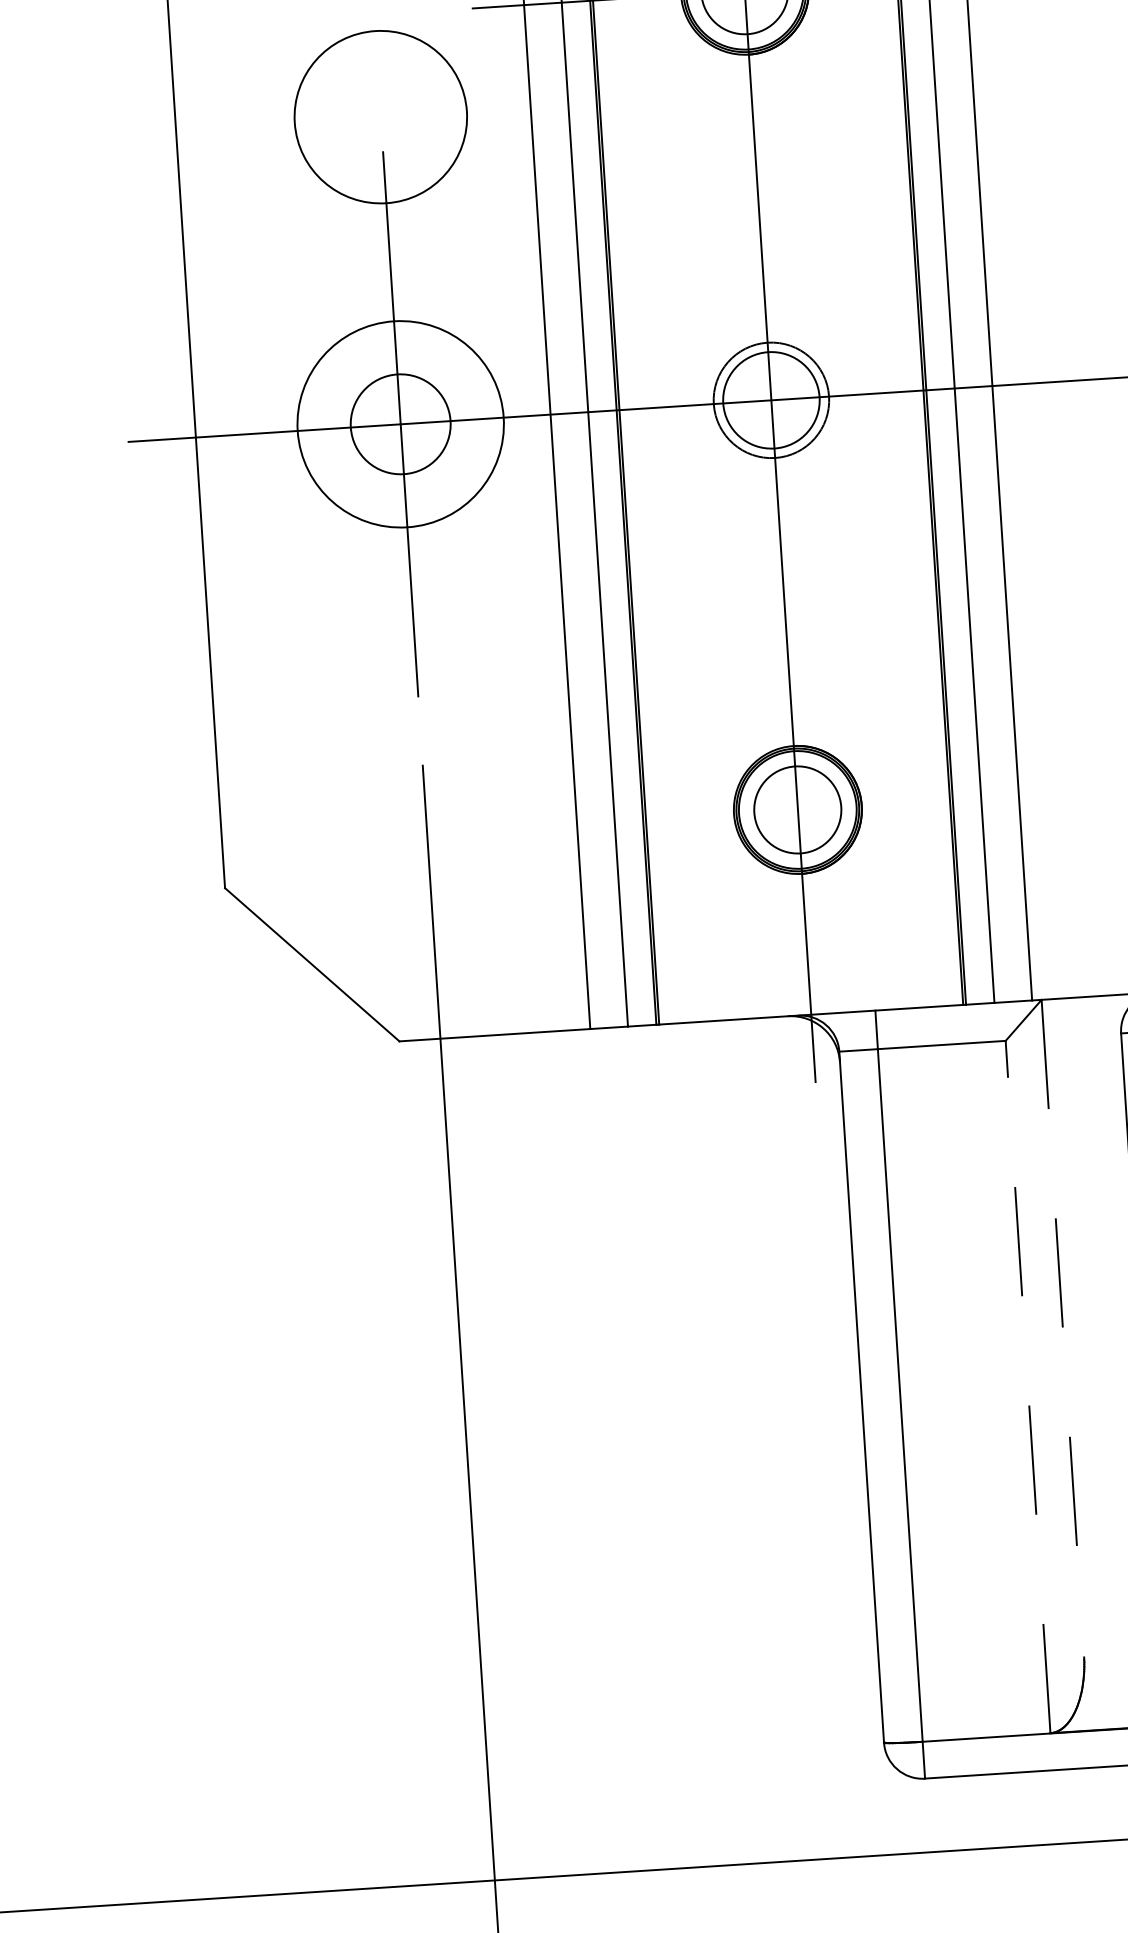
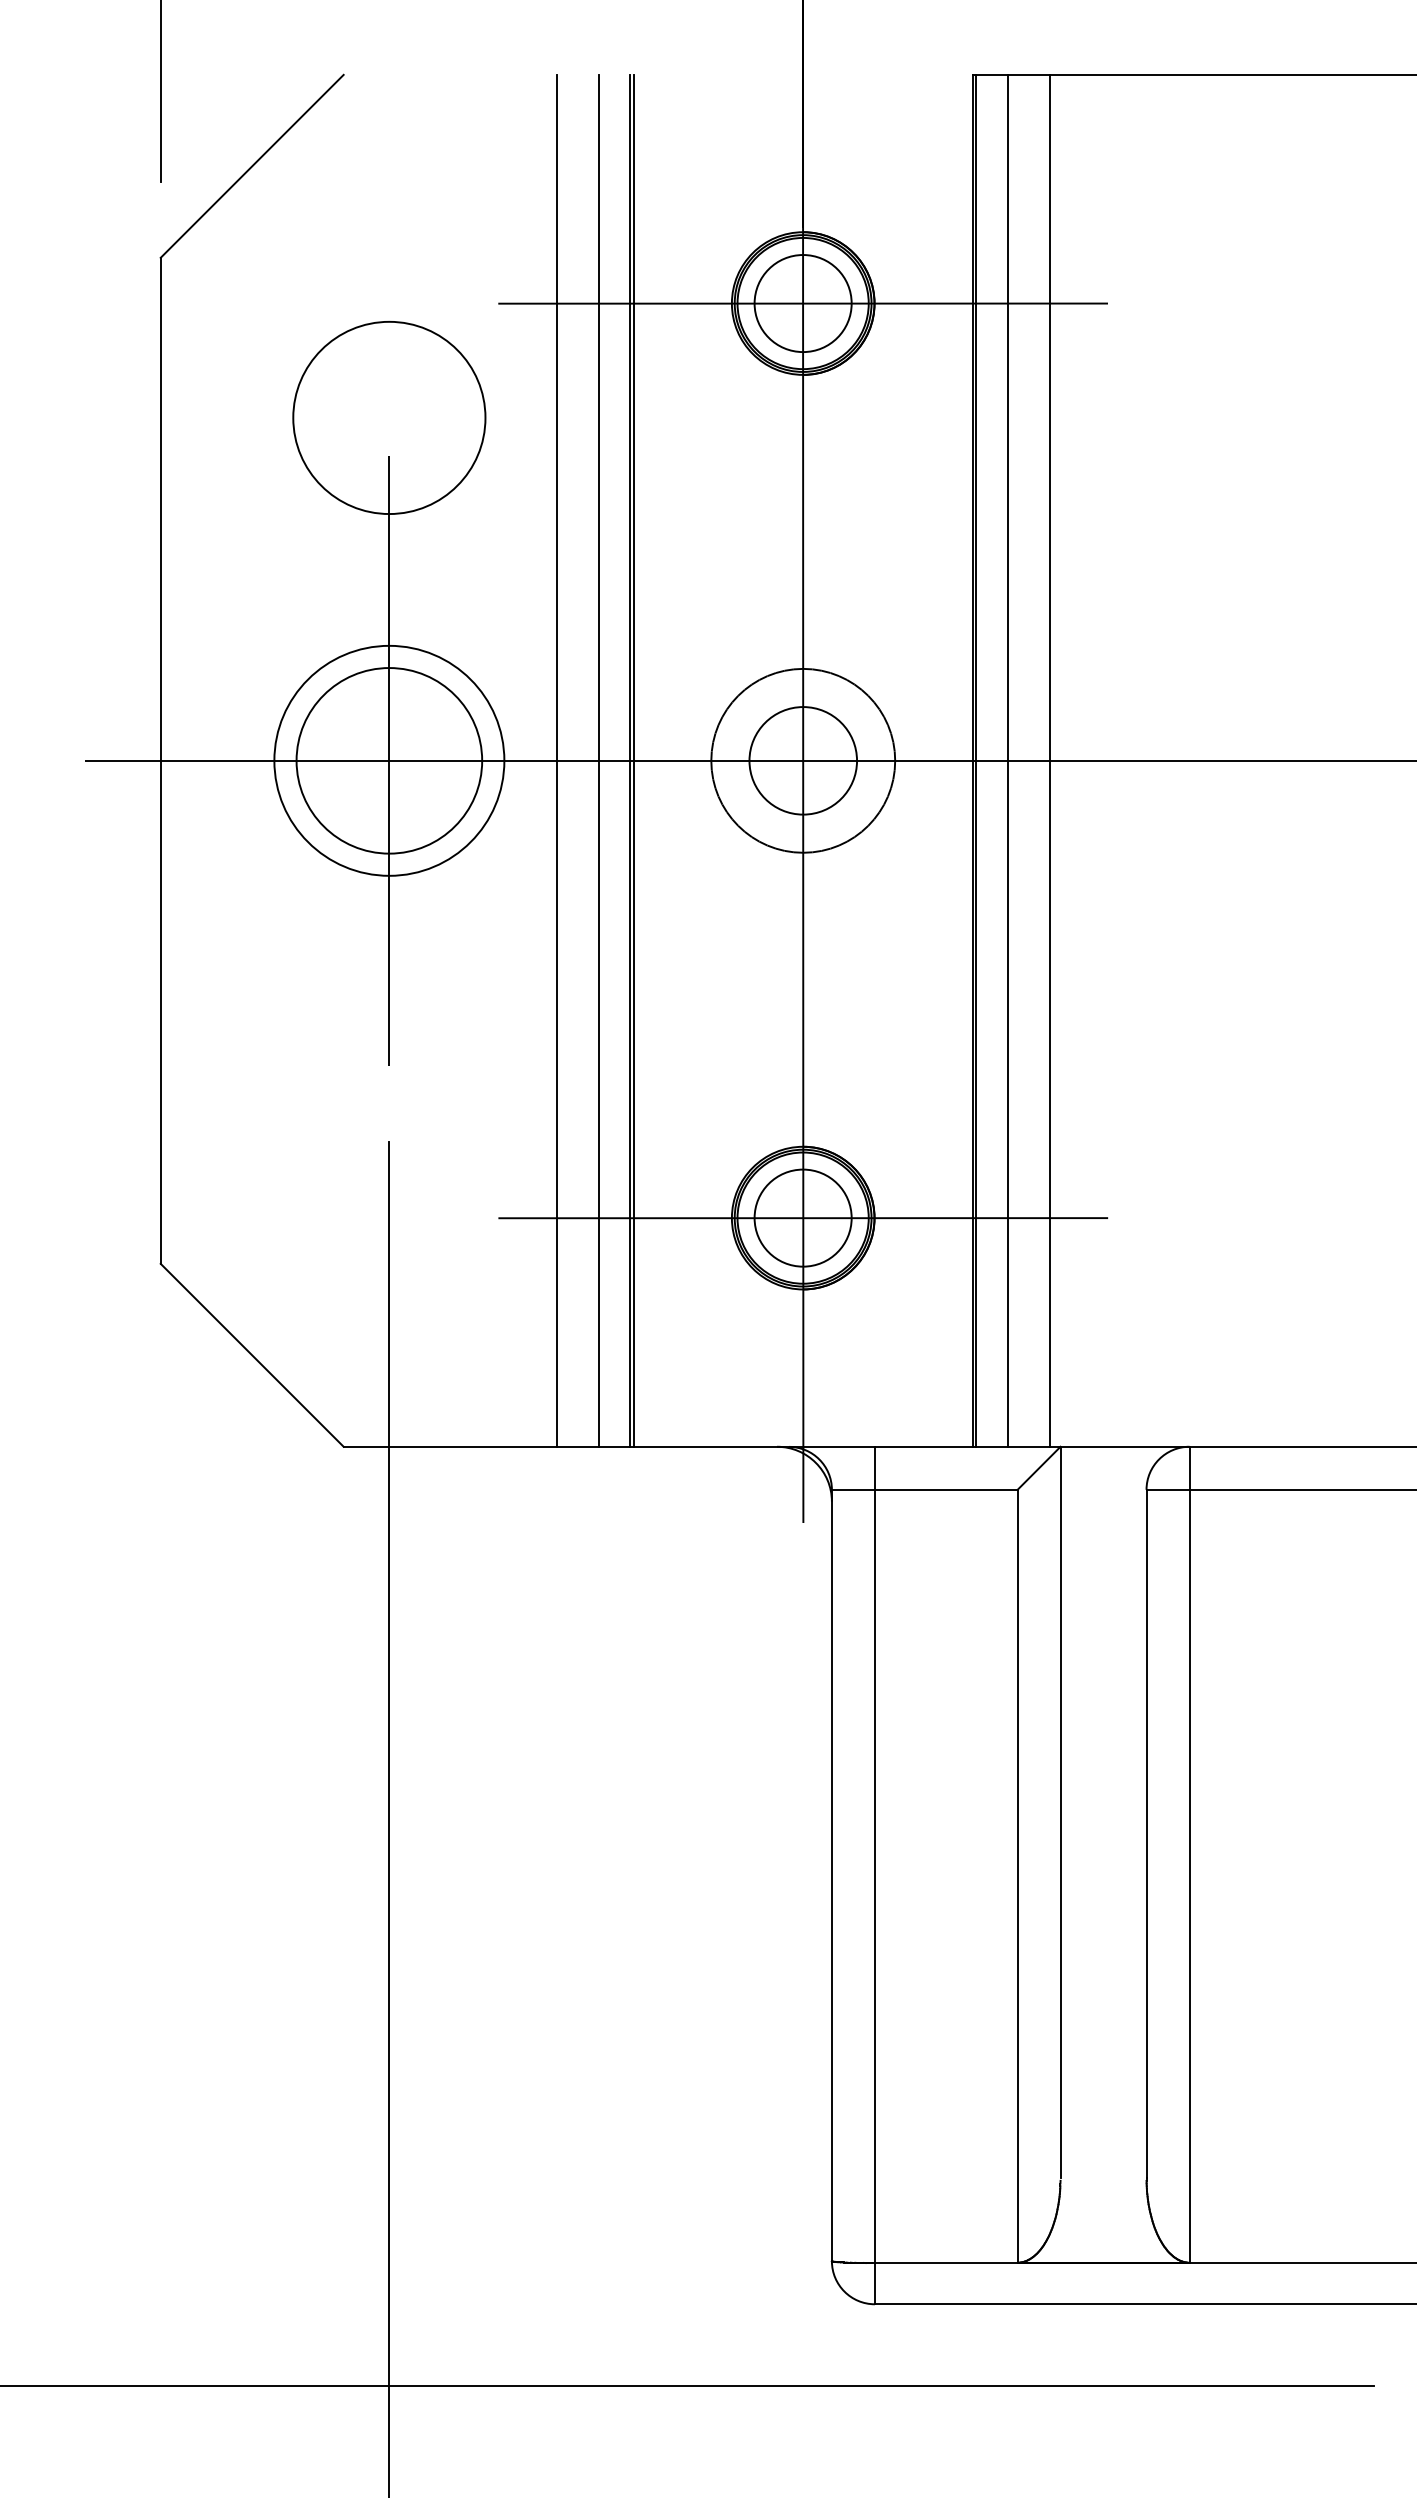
circle: (771, 400) -> (803, 760), size x1.43
circle: (400, 424) -> (389, 760), size x1.67
line: (798, 810) -> (803, 1218), added
line: (1062, 1327) -> (1060, 1812), dashed -> solid
line: (1027, 1386) -> (1017, 1875), dashed -> solid

